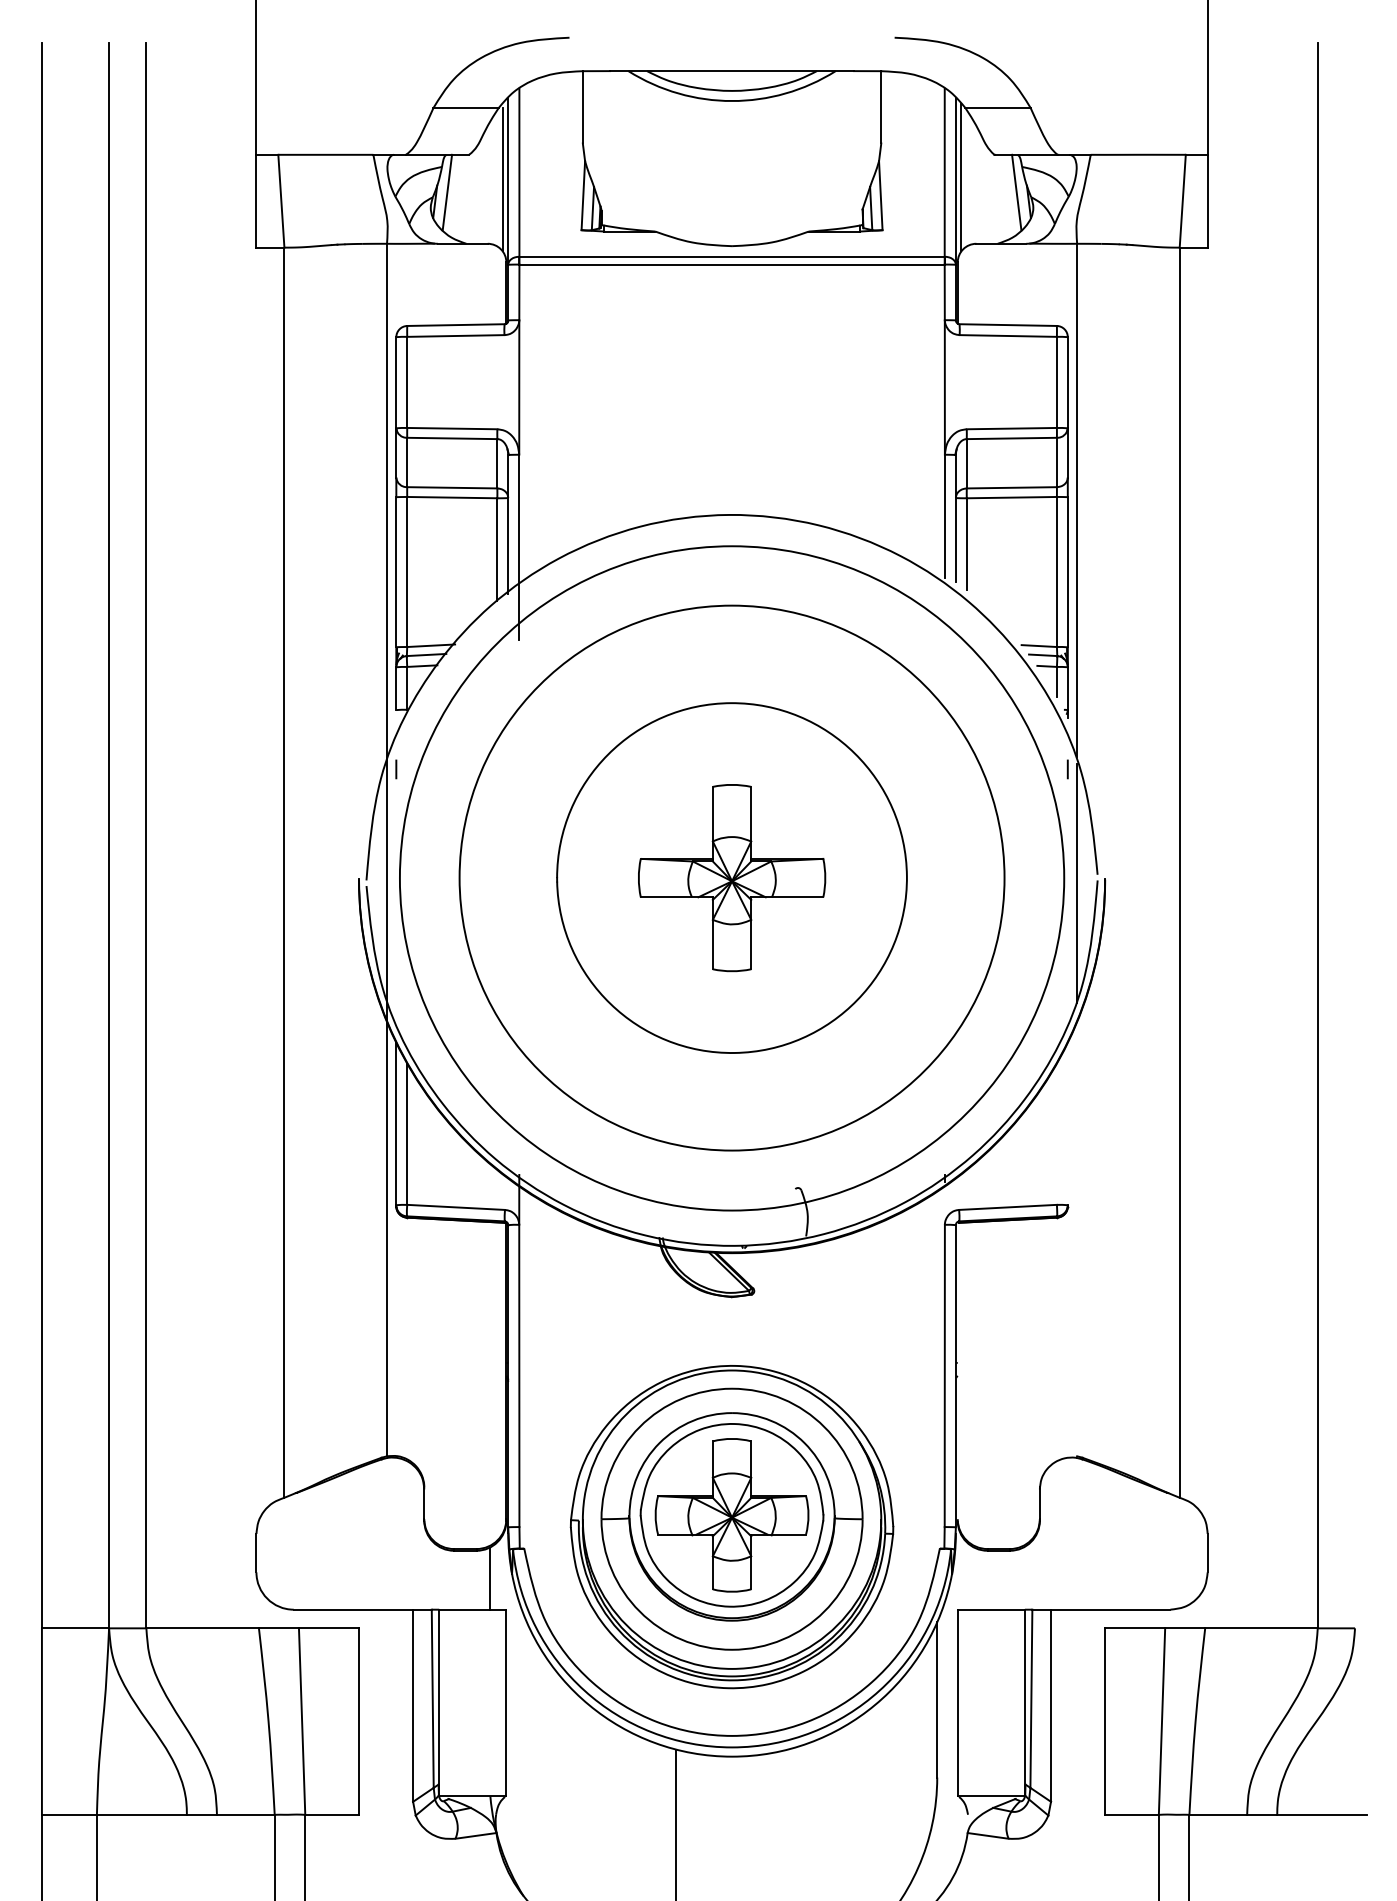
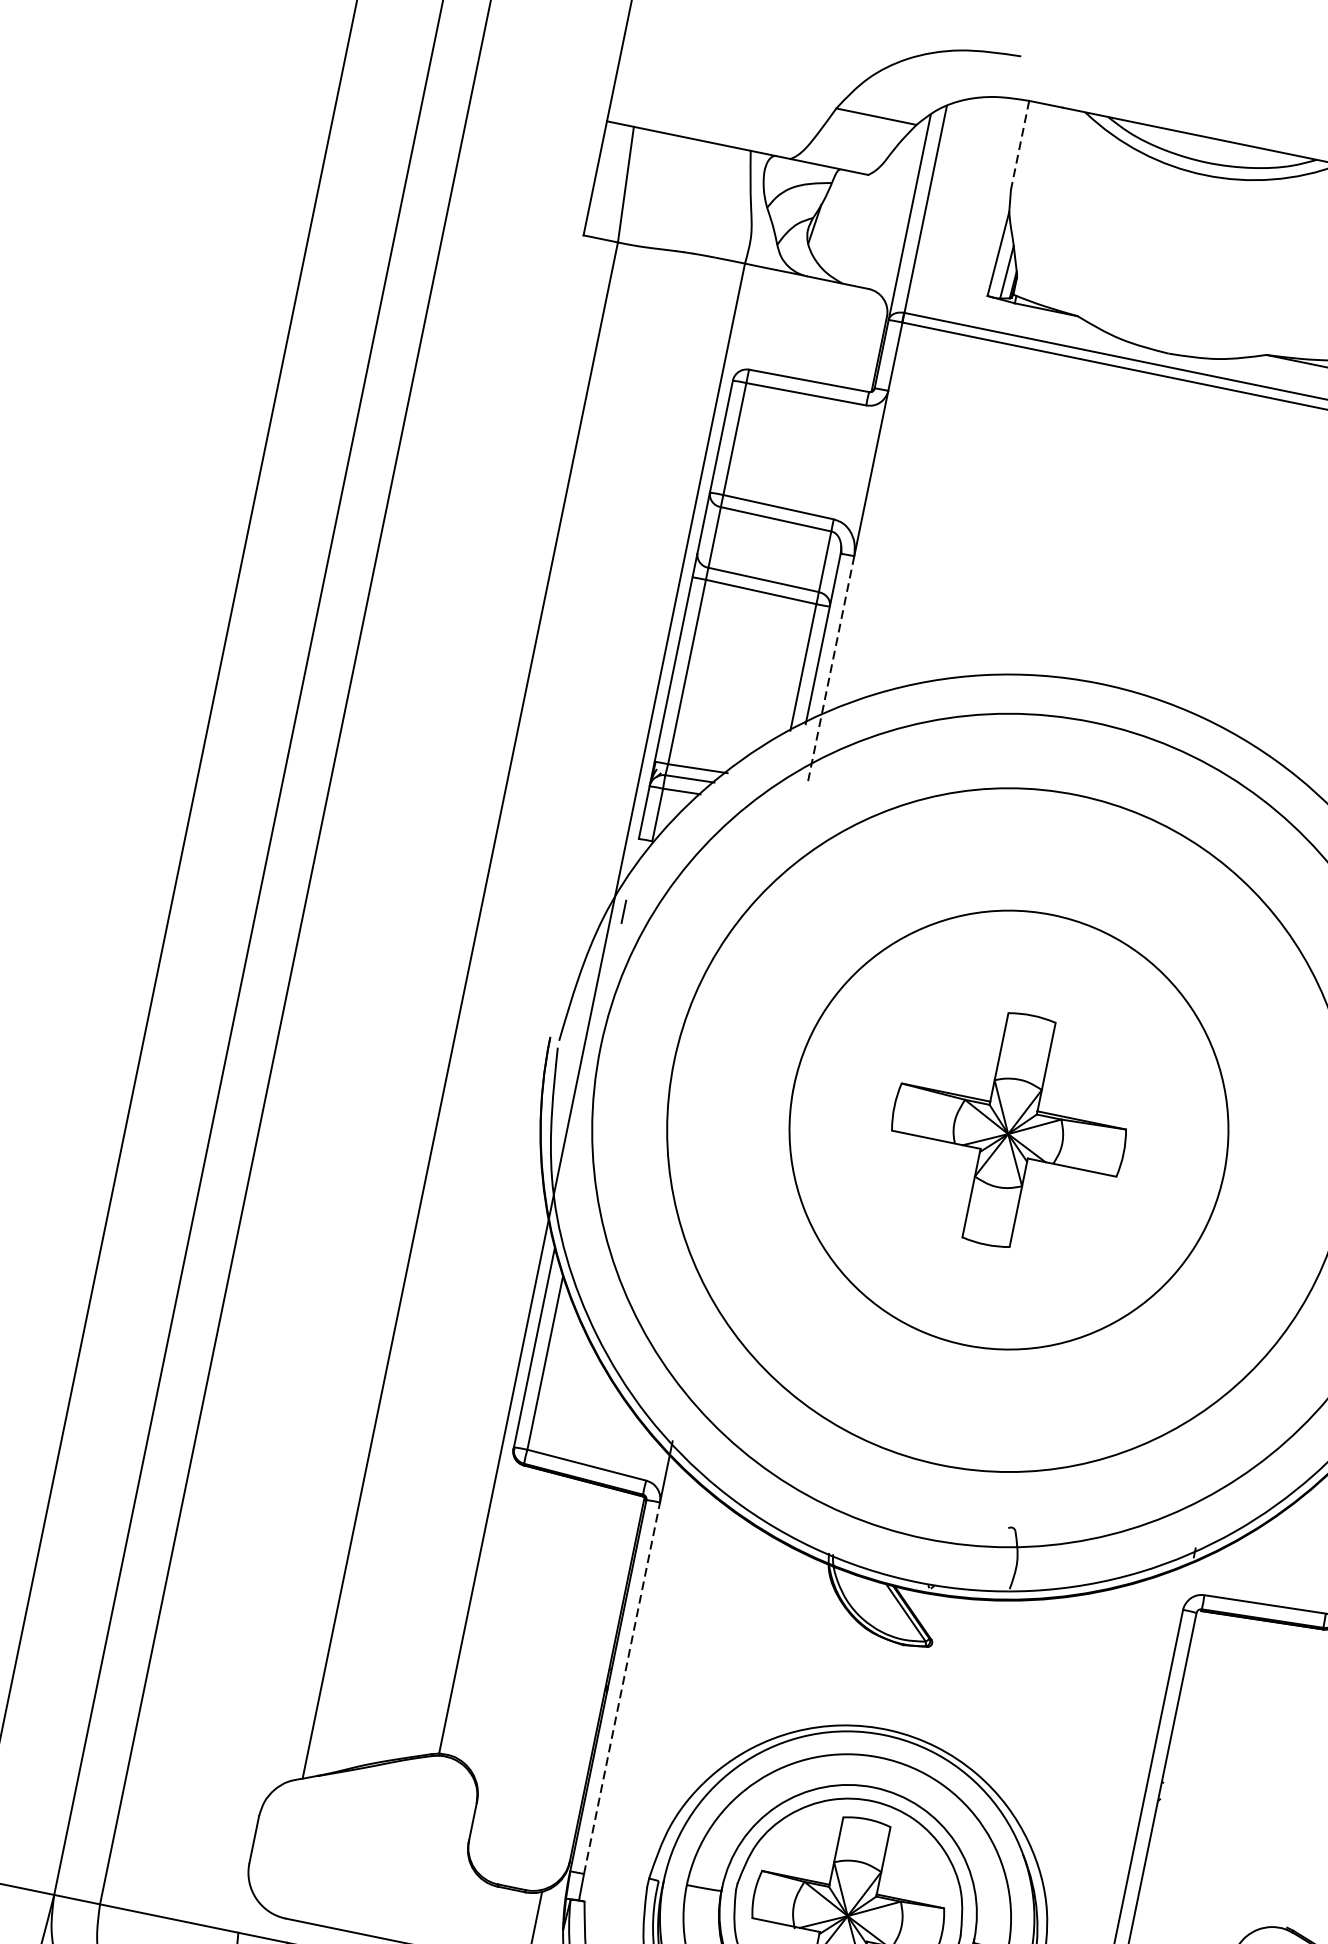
line: (582, 107) -> (1019, 145), solid -> dashed
line: (502, 179) -> (903, 213), removed
line: (447, 192) -> (832, 215), removed
line: (519, 547) -> (831, 670), solid -> dashed
line: (519, 1375) -> (622, 1687), solid -> dashed

